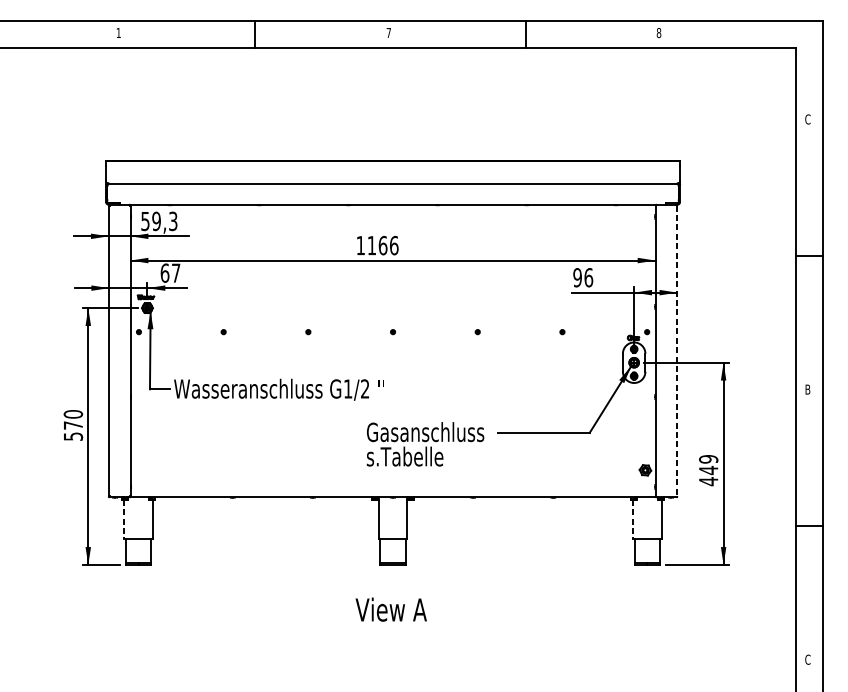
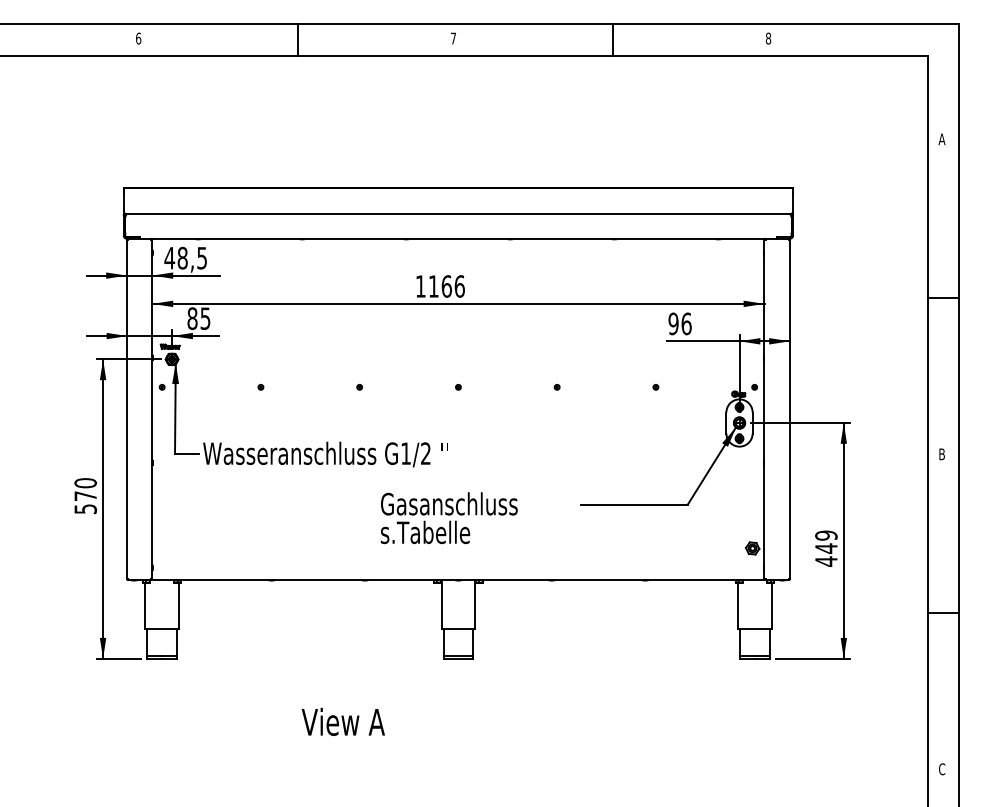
text: (118, 32) -> (138, 38), 1 -> 6
text: (807, 119) -> (941, 139), C -> A
text: (158, 220) -> (185, 257), 59,3 -> 48,5
text: (170, 273) -> (198, 318), 67 -> 85
line: (677, 351) -> (789, 409), dashed -> solid
text: (424, 444) -> (448, 518), moved
line: (124, 520) -> (145, 606), dashed -> solid
line: (633, 520) -> (738, 606), dashed -> solid
text: (390, 609) -> (342, 721), moved

